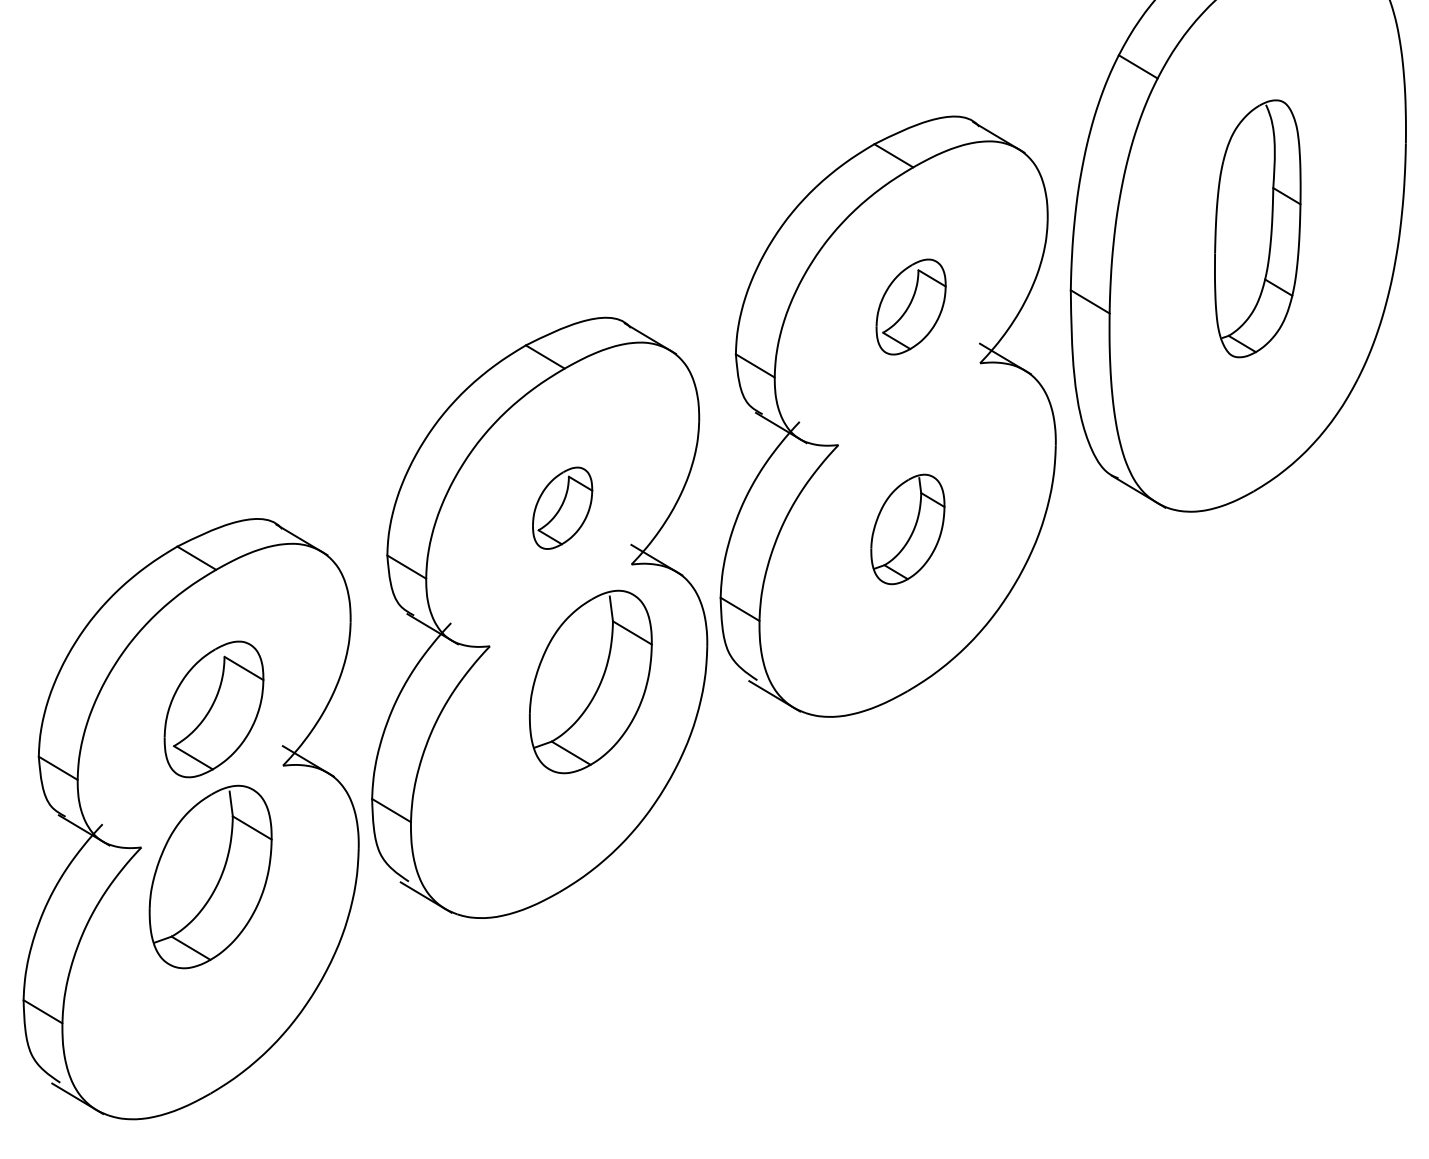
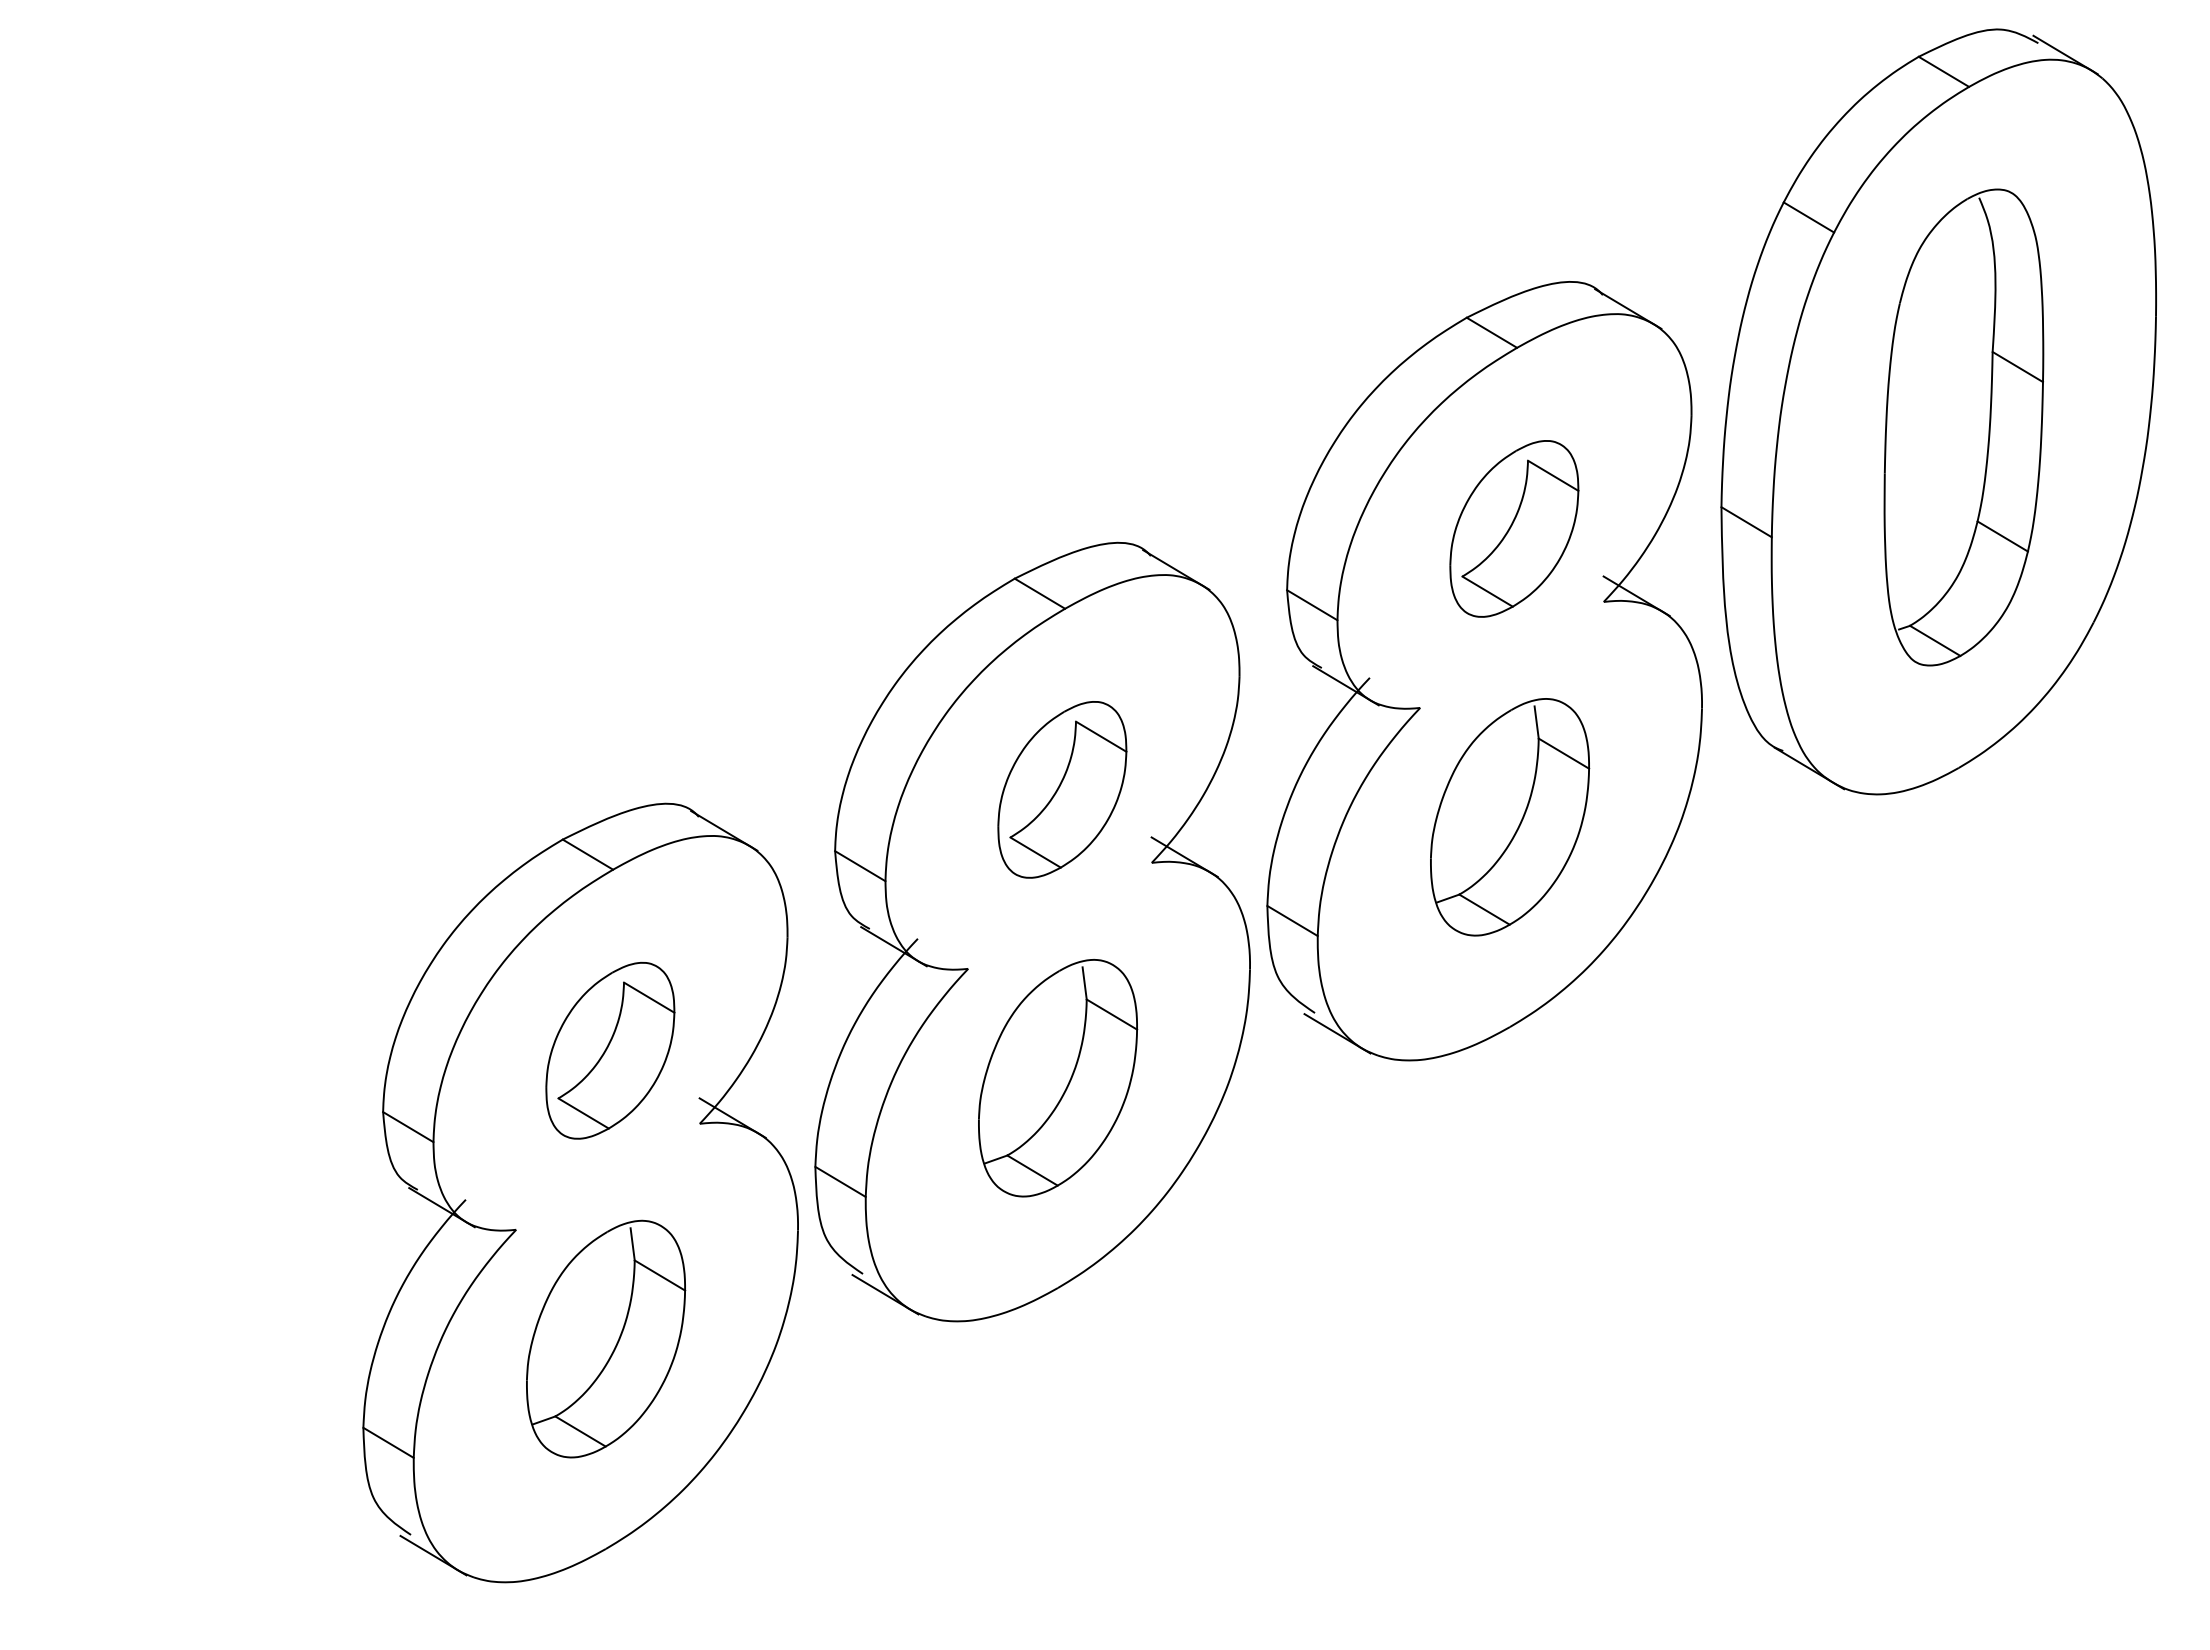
part: (1257, 228) -> (1963, 427), size x1.43
part: (911, 306) -> (1514, 528), size x1.43
part: (562, 507) -> (1062, 789), size x1.67
part: (908, 529) -> (1510, 817), size x1.67
part: (591, 682) -> (1058, 1078), moved
part: (211, 876) -> (606, 1338), moved

